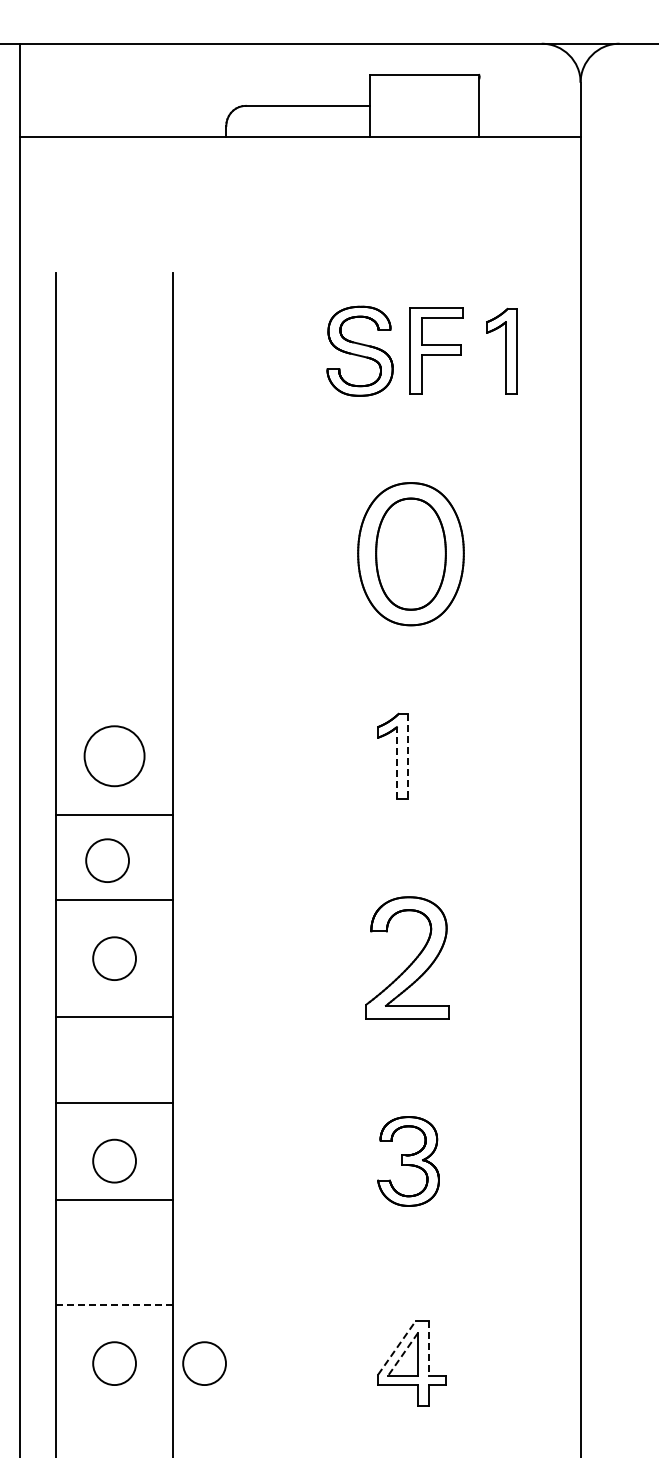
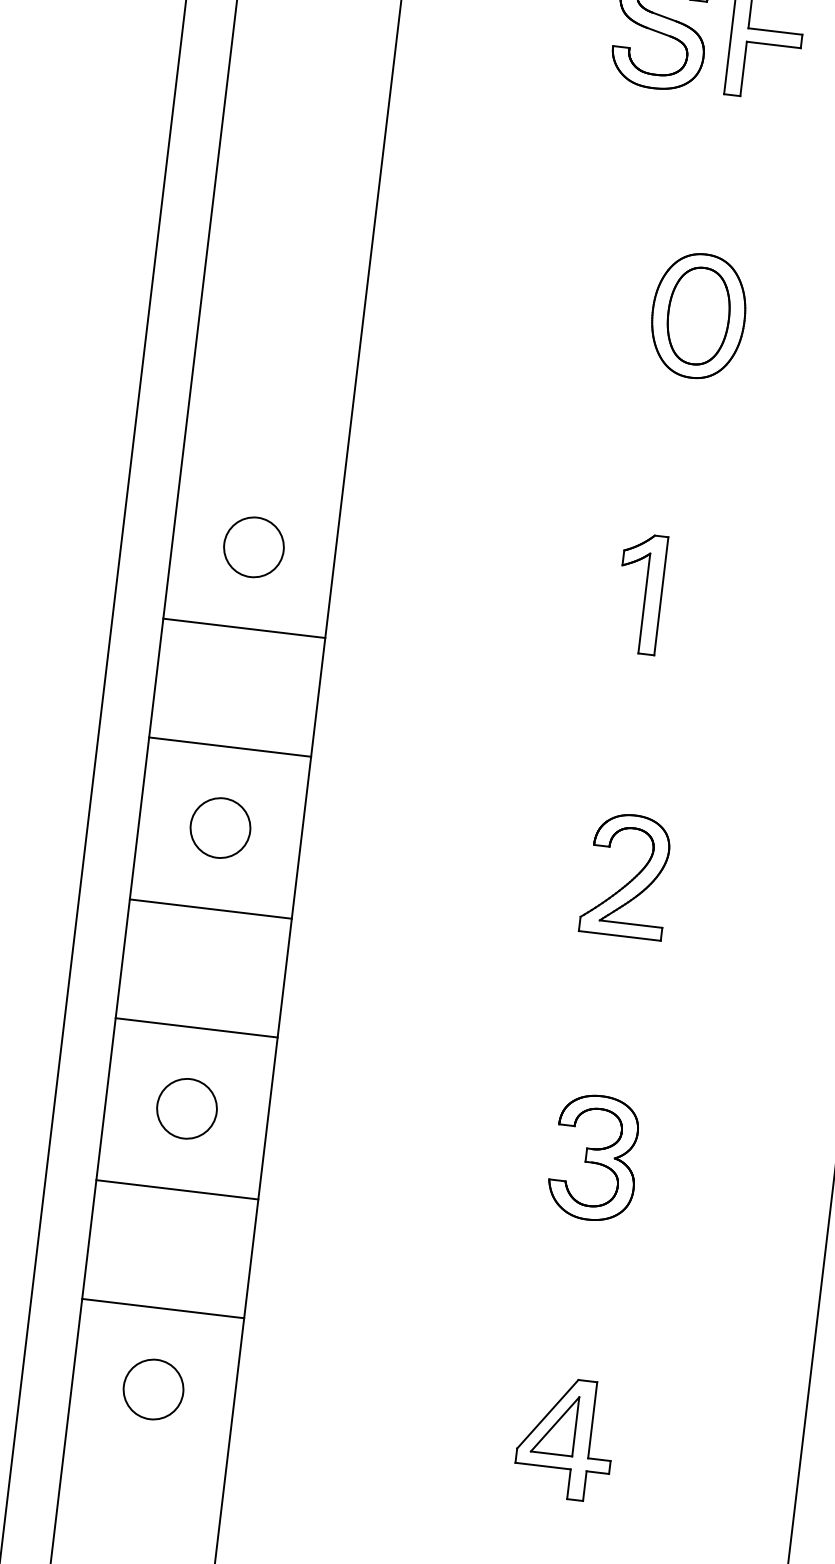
part: (411, 553) -> (699, 315), size x0.62
circle: (114, 755) -> (253, 546), size x0.71
line: (408, 756) -> (661, 596), dashed -> solid
line: (396, 763) -> (643, 604), dashed -> solid
circle: (107, 860) -> (226, 690), removed
part: (407, 957) -> (626, 874), size x0.71
line: (114, 1199) -> (177, 1189), moved
line: (115, 1305) -> (164, 1309), dashed -> solid
line: (397, 1347) -> (548, 1413), dashed -> solid
line: (429, 1348) -> (592, 1420), dashed -> solid
line: (402, 1354) -> (554, 1424), dashed -> solid
circle: (204, 1363) -> (278, 1404), removed

